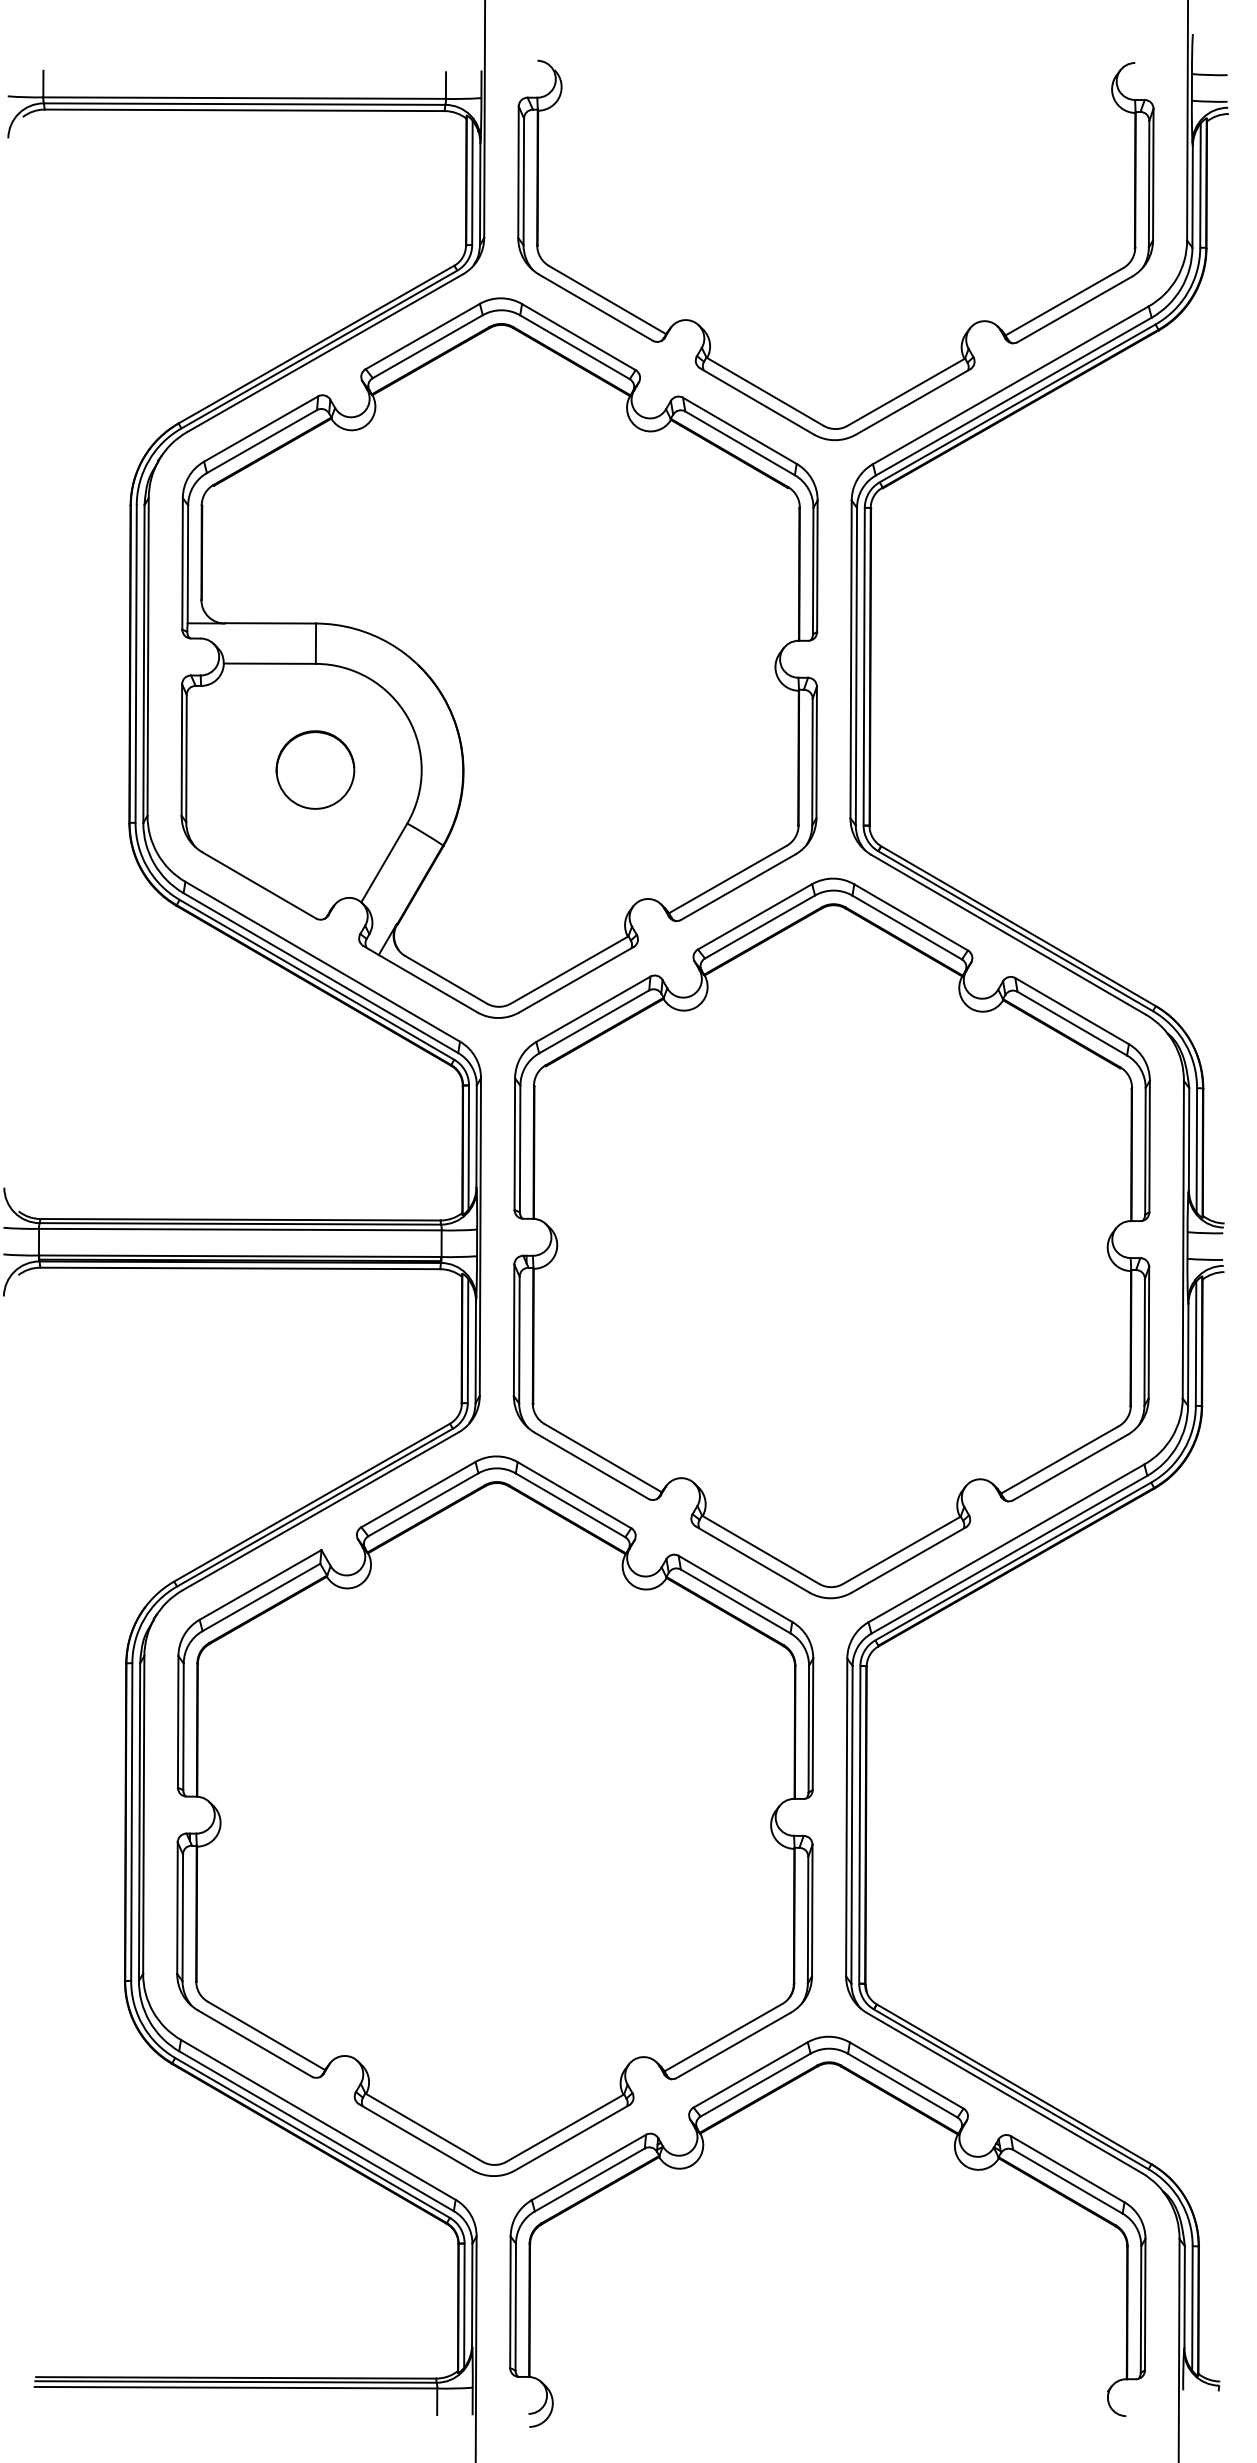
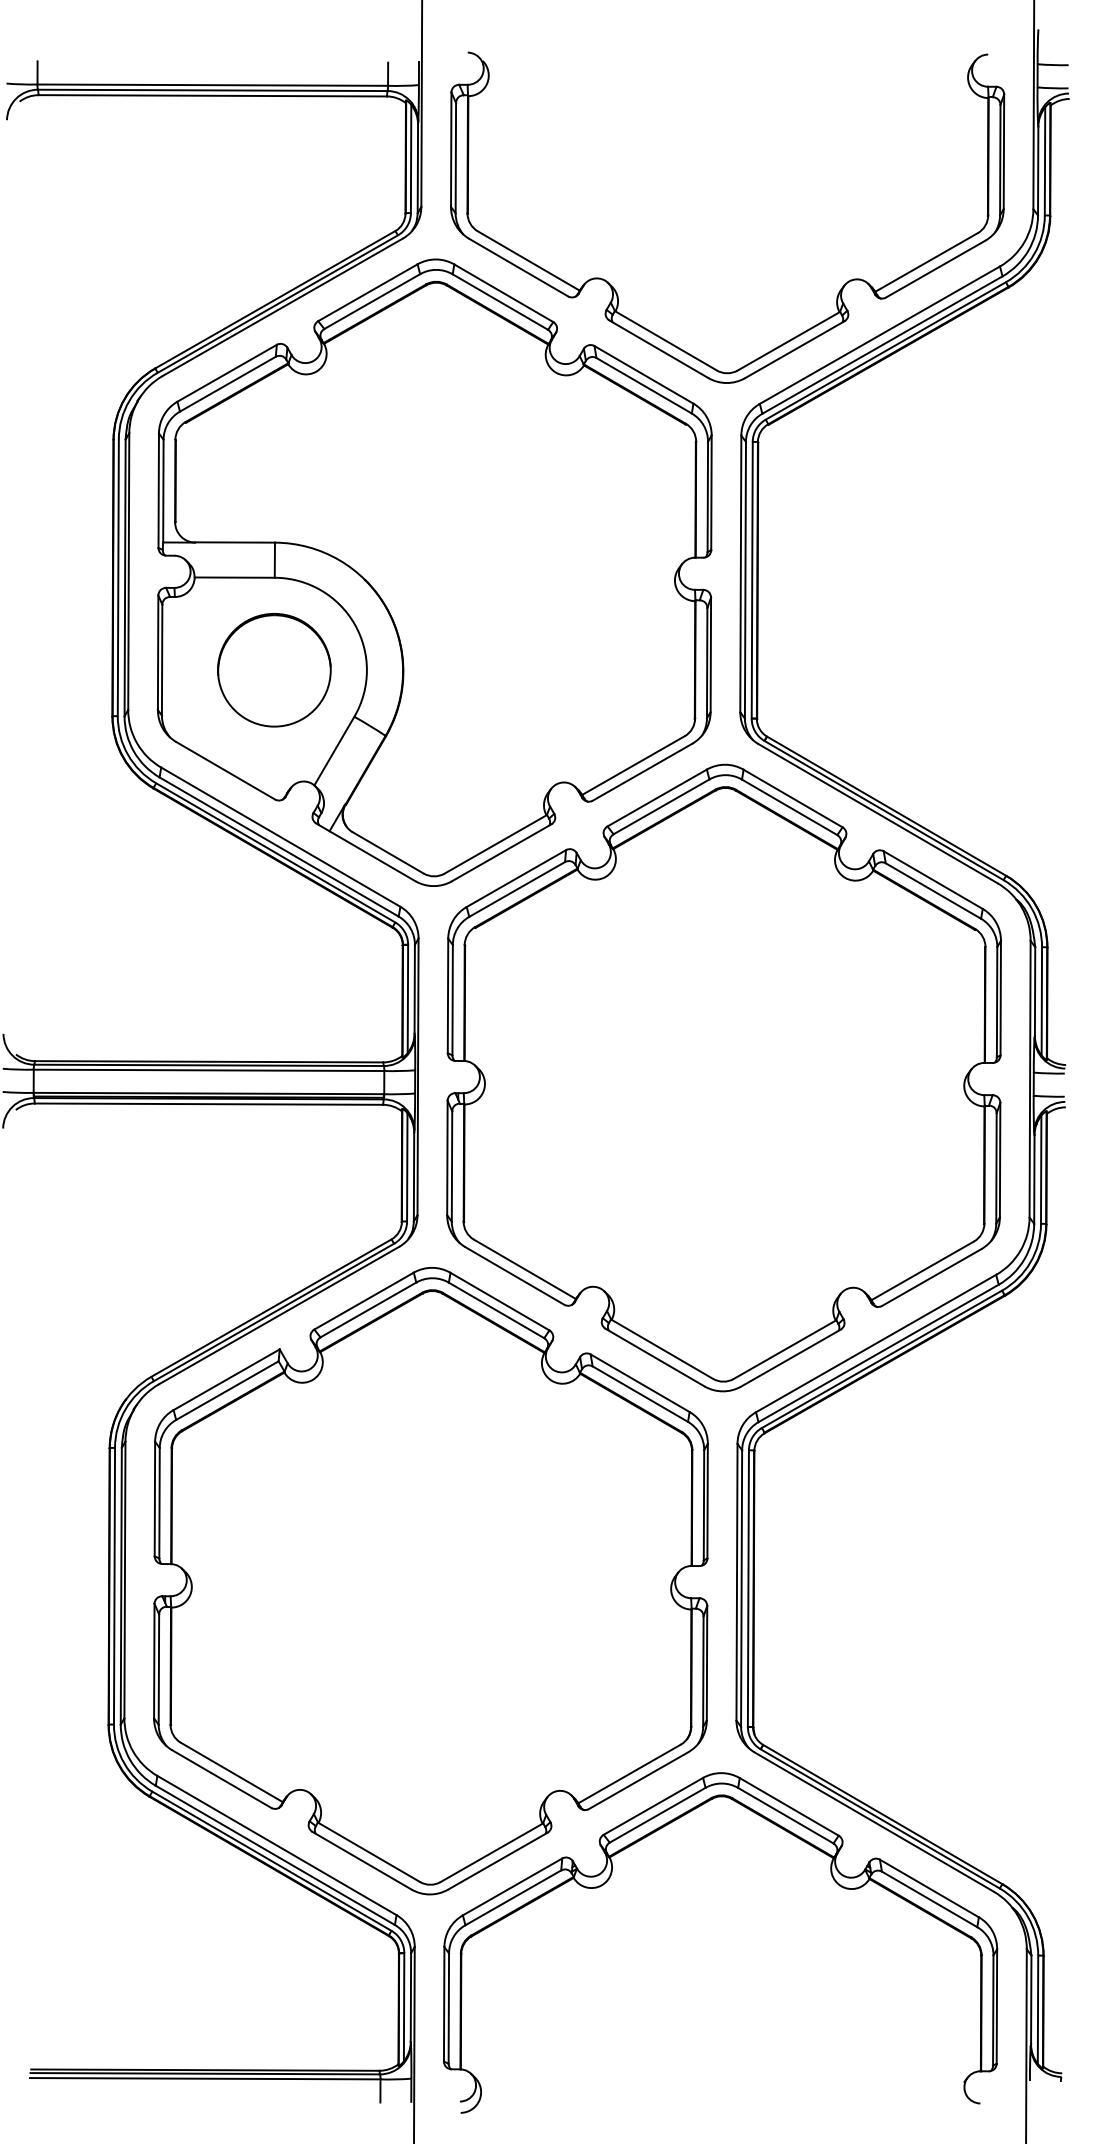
part: (315, 769) -> (274, 669), size x1.67

